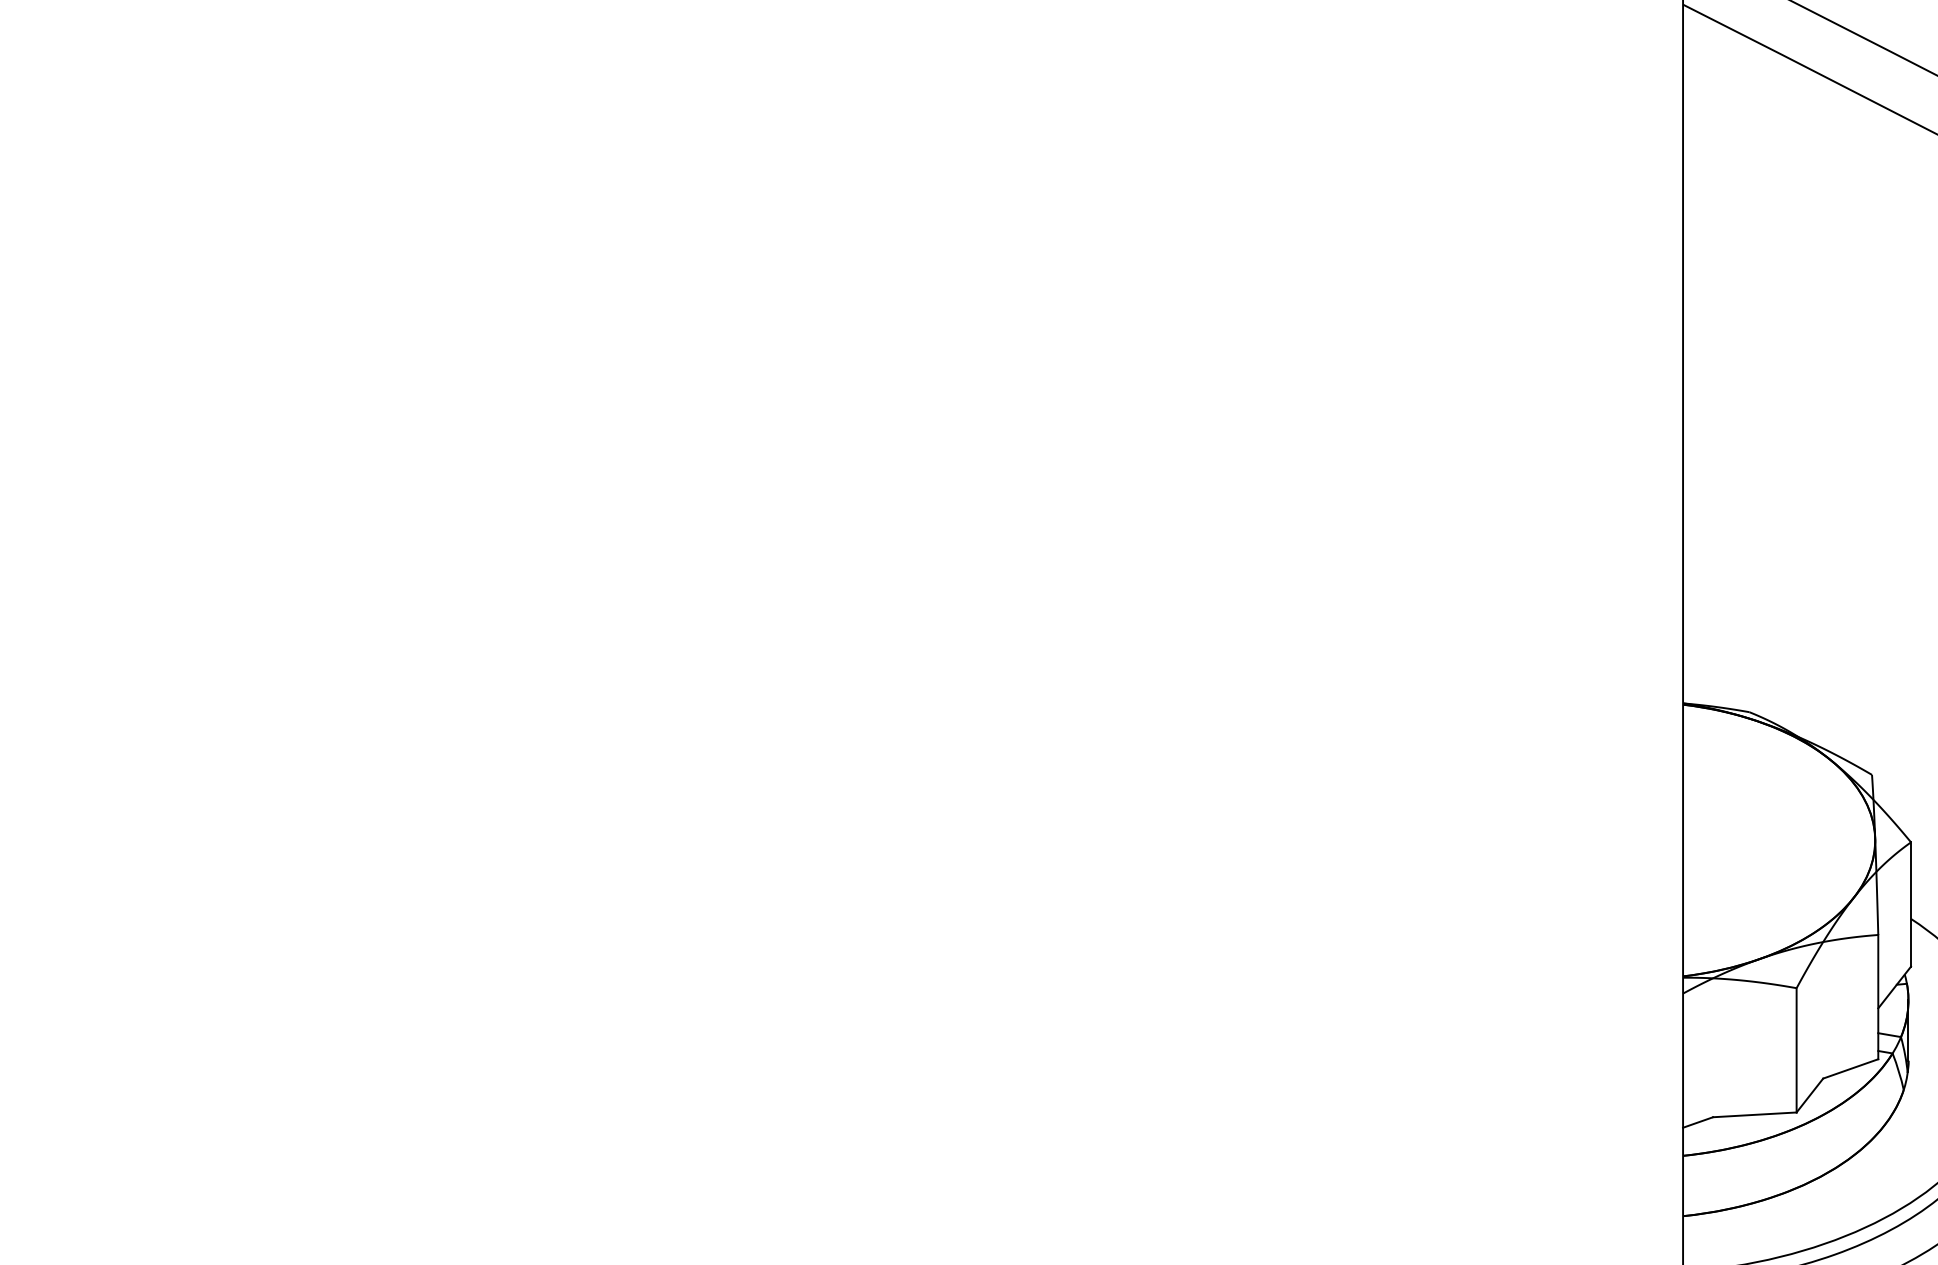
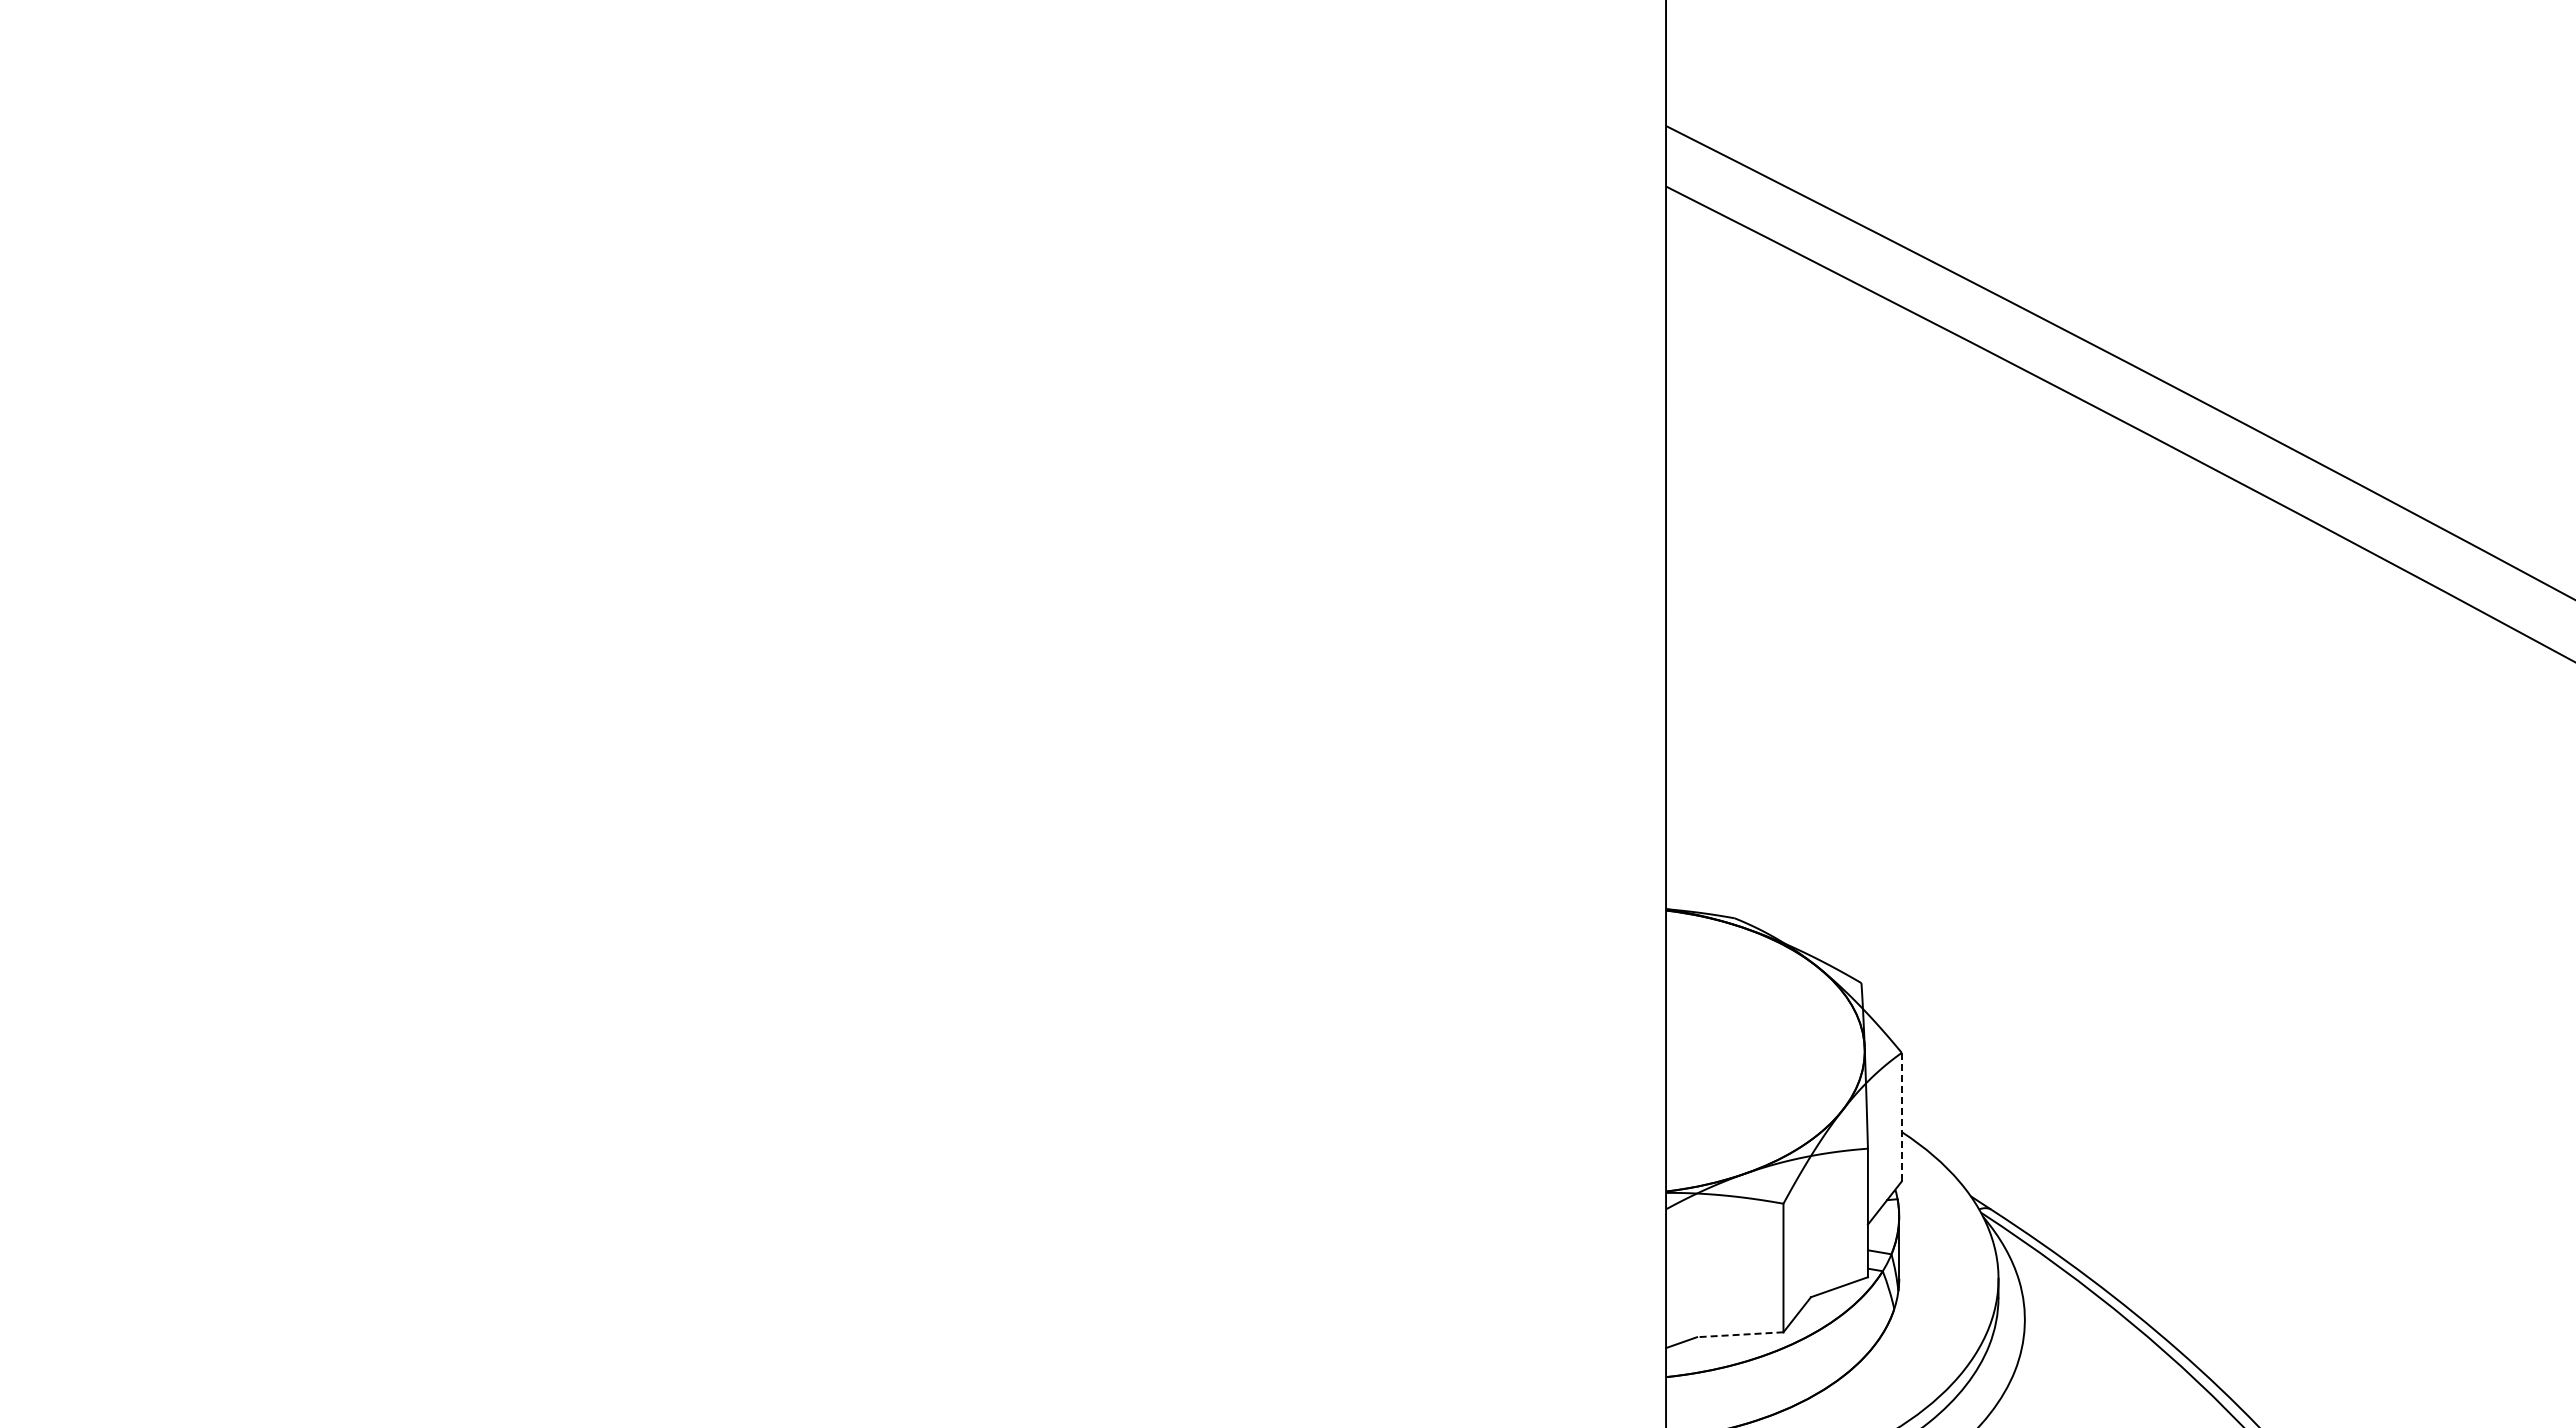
line: (1910, 903) -> (1901, 1116), solid -> dashed
line: (1754, 1114) -> (1739, 1334), solid -> dashed

